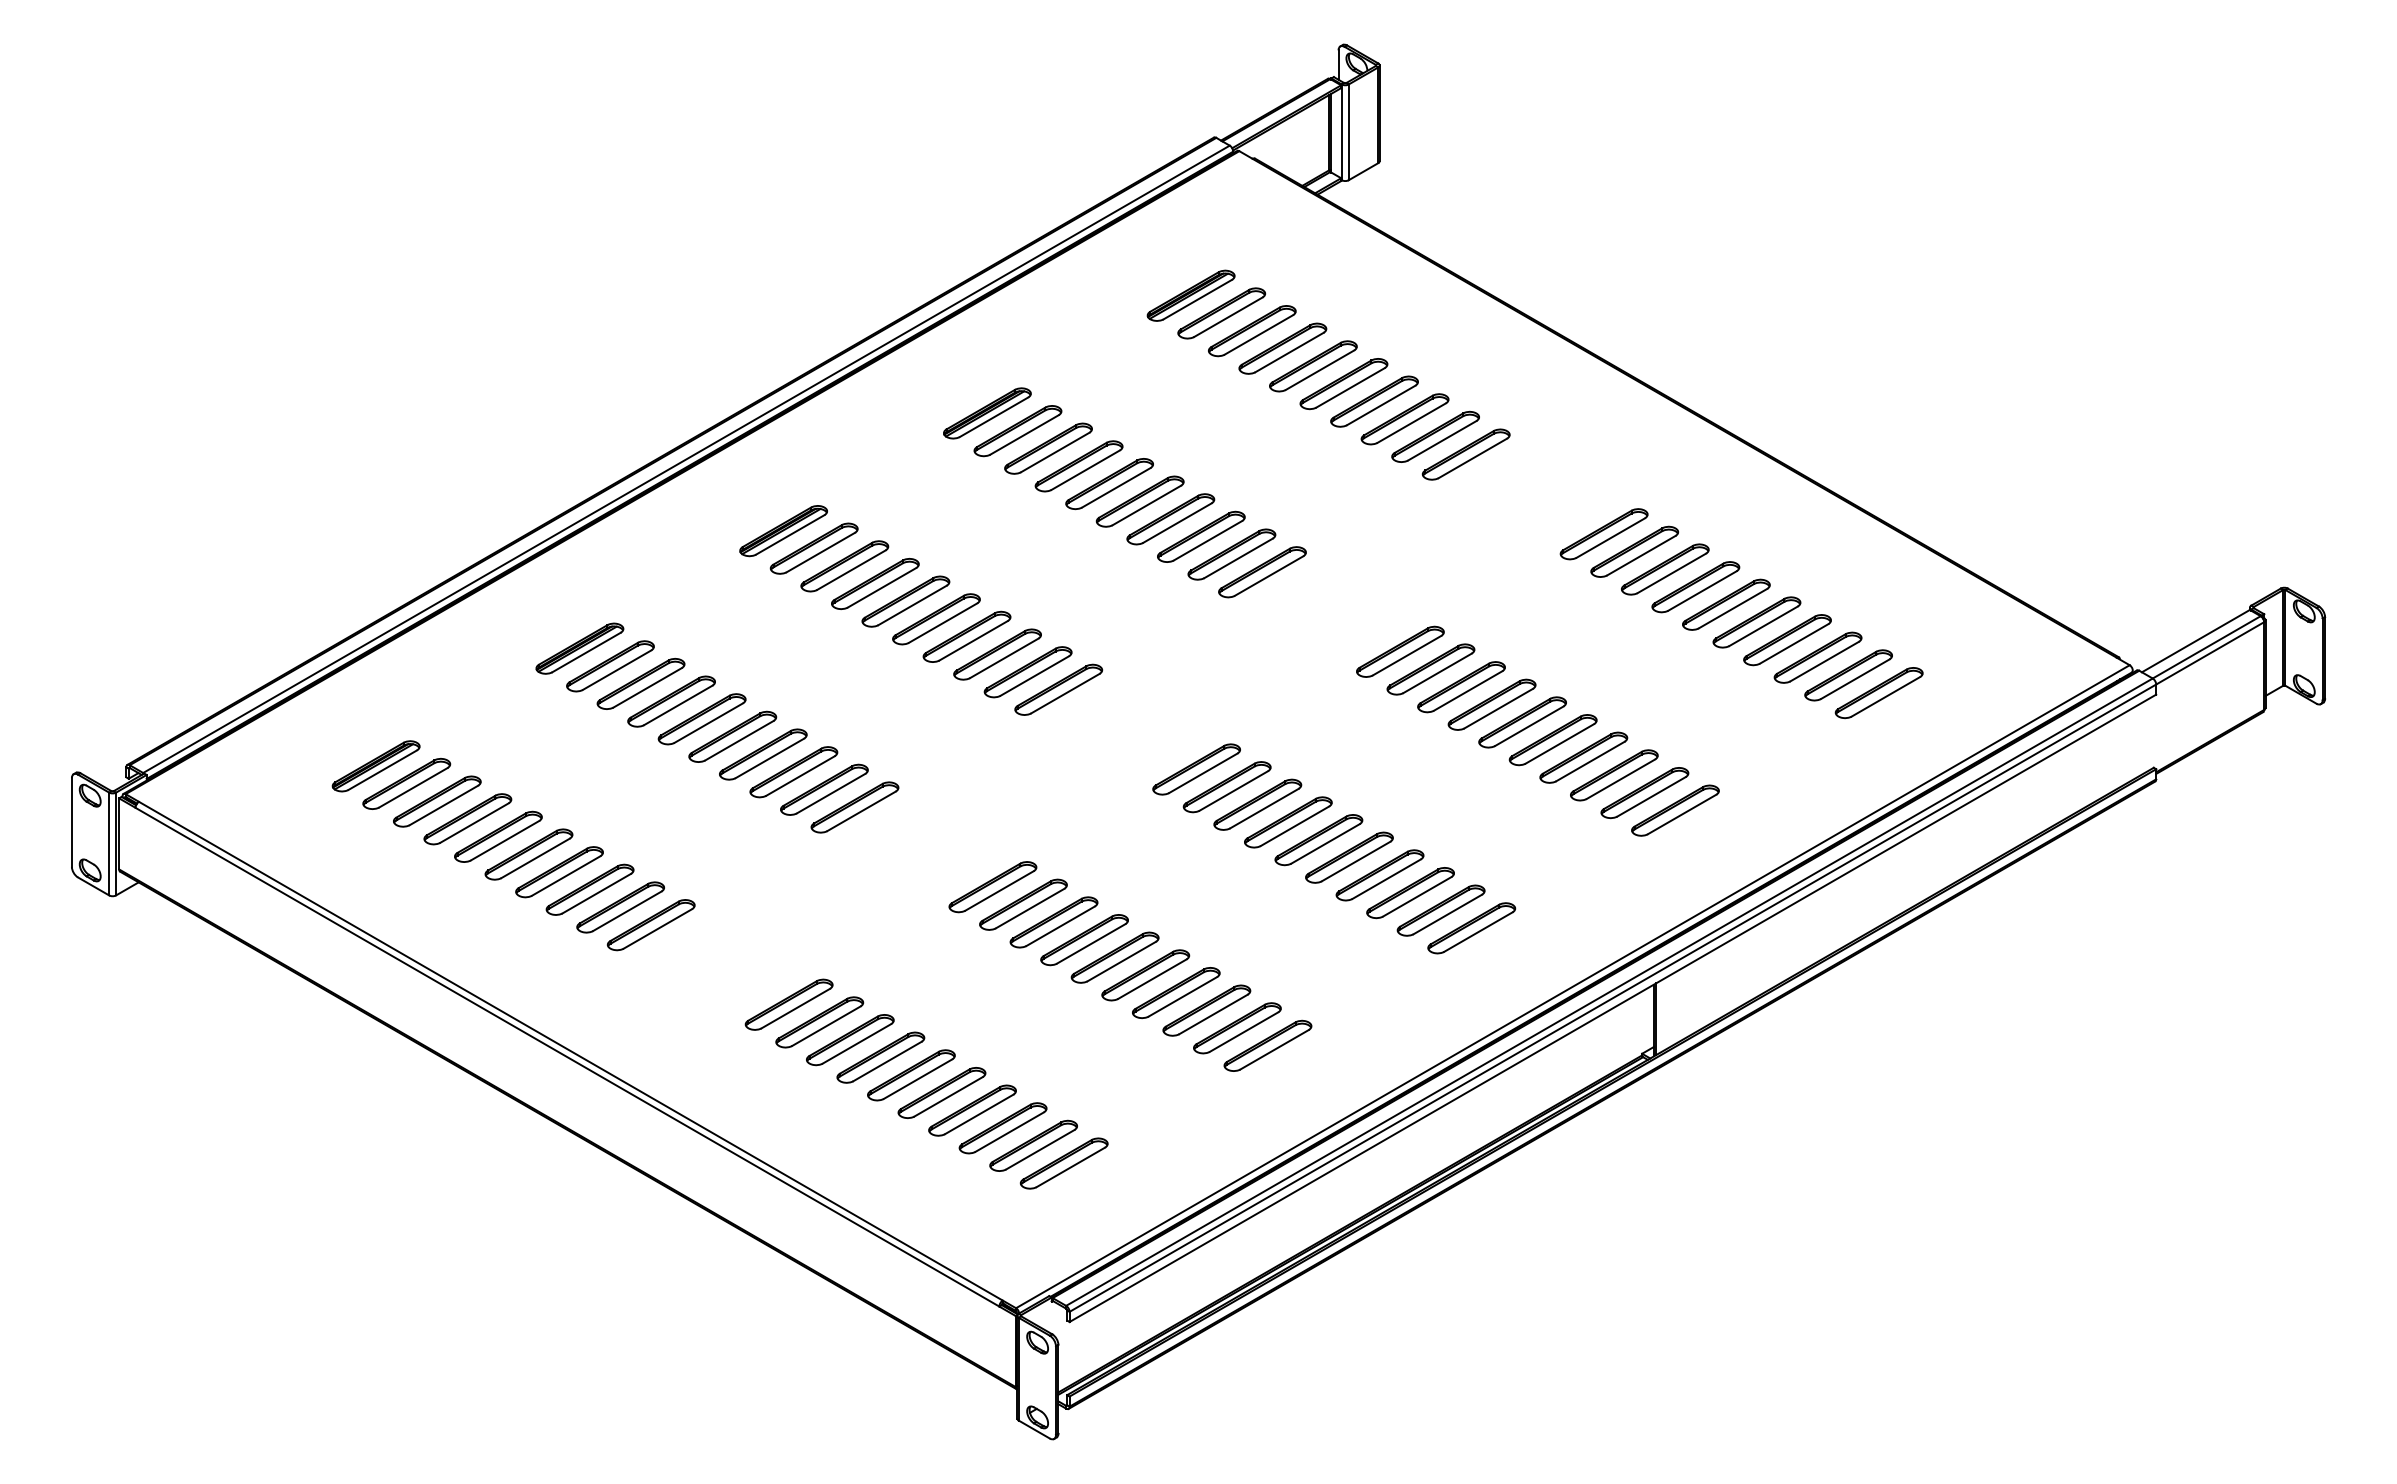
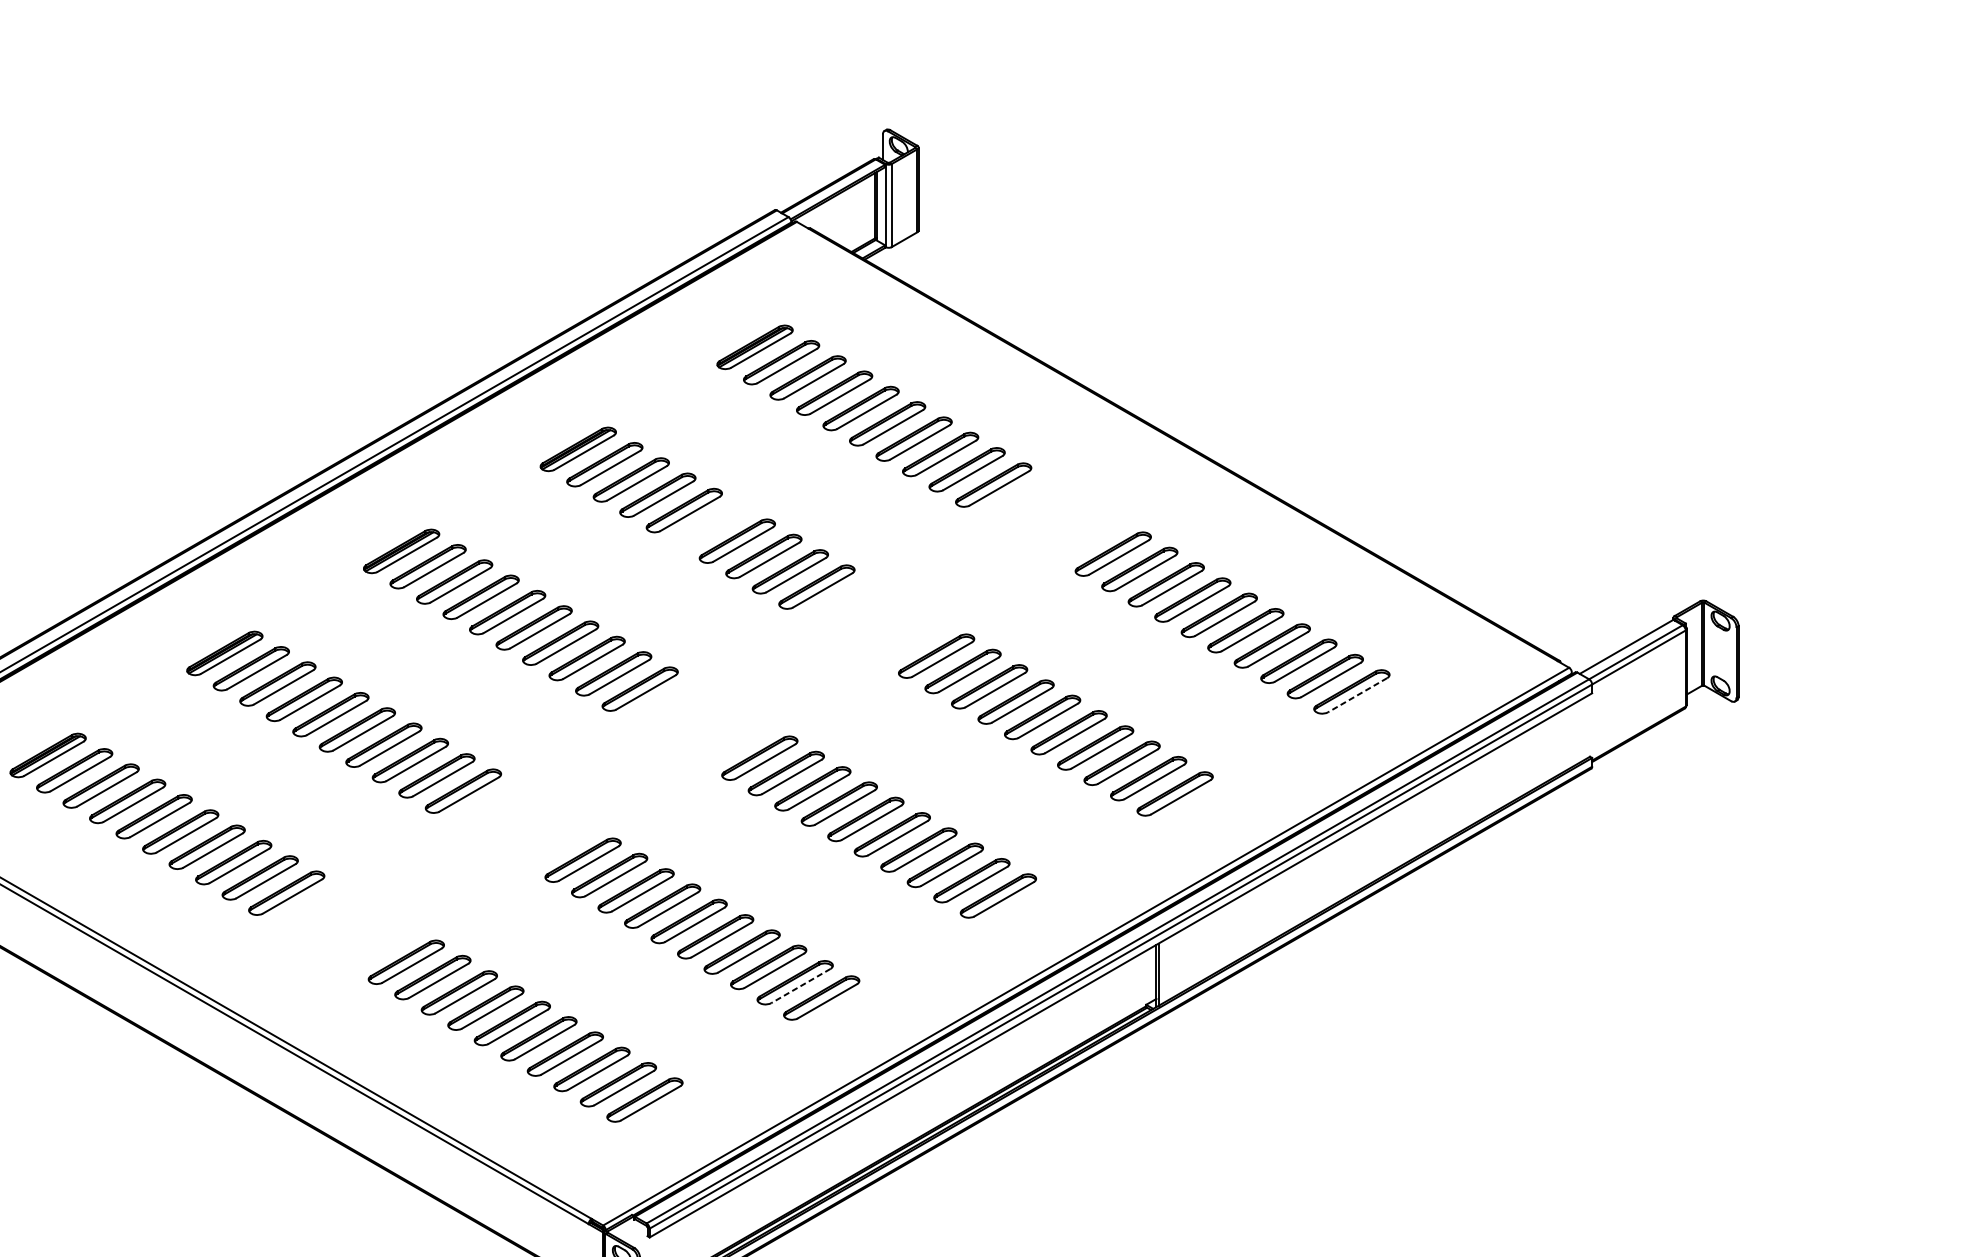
part: (1139, 501) -> (710, 525), removed
line: (1885, 697) -> (1357, 695), solid -> dashed
line: (1243, 1032) -> (800, 986), solid -> dashed

